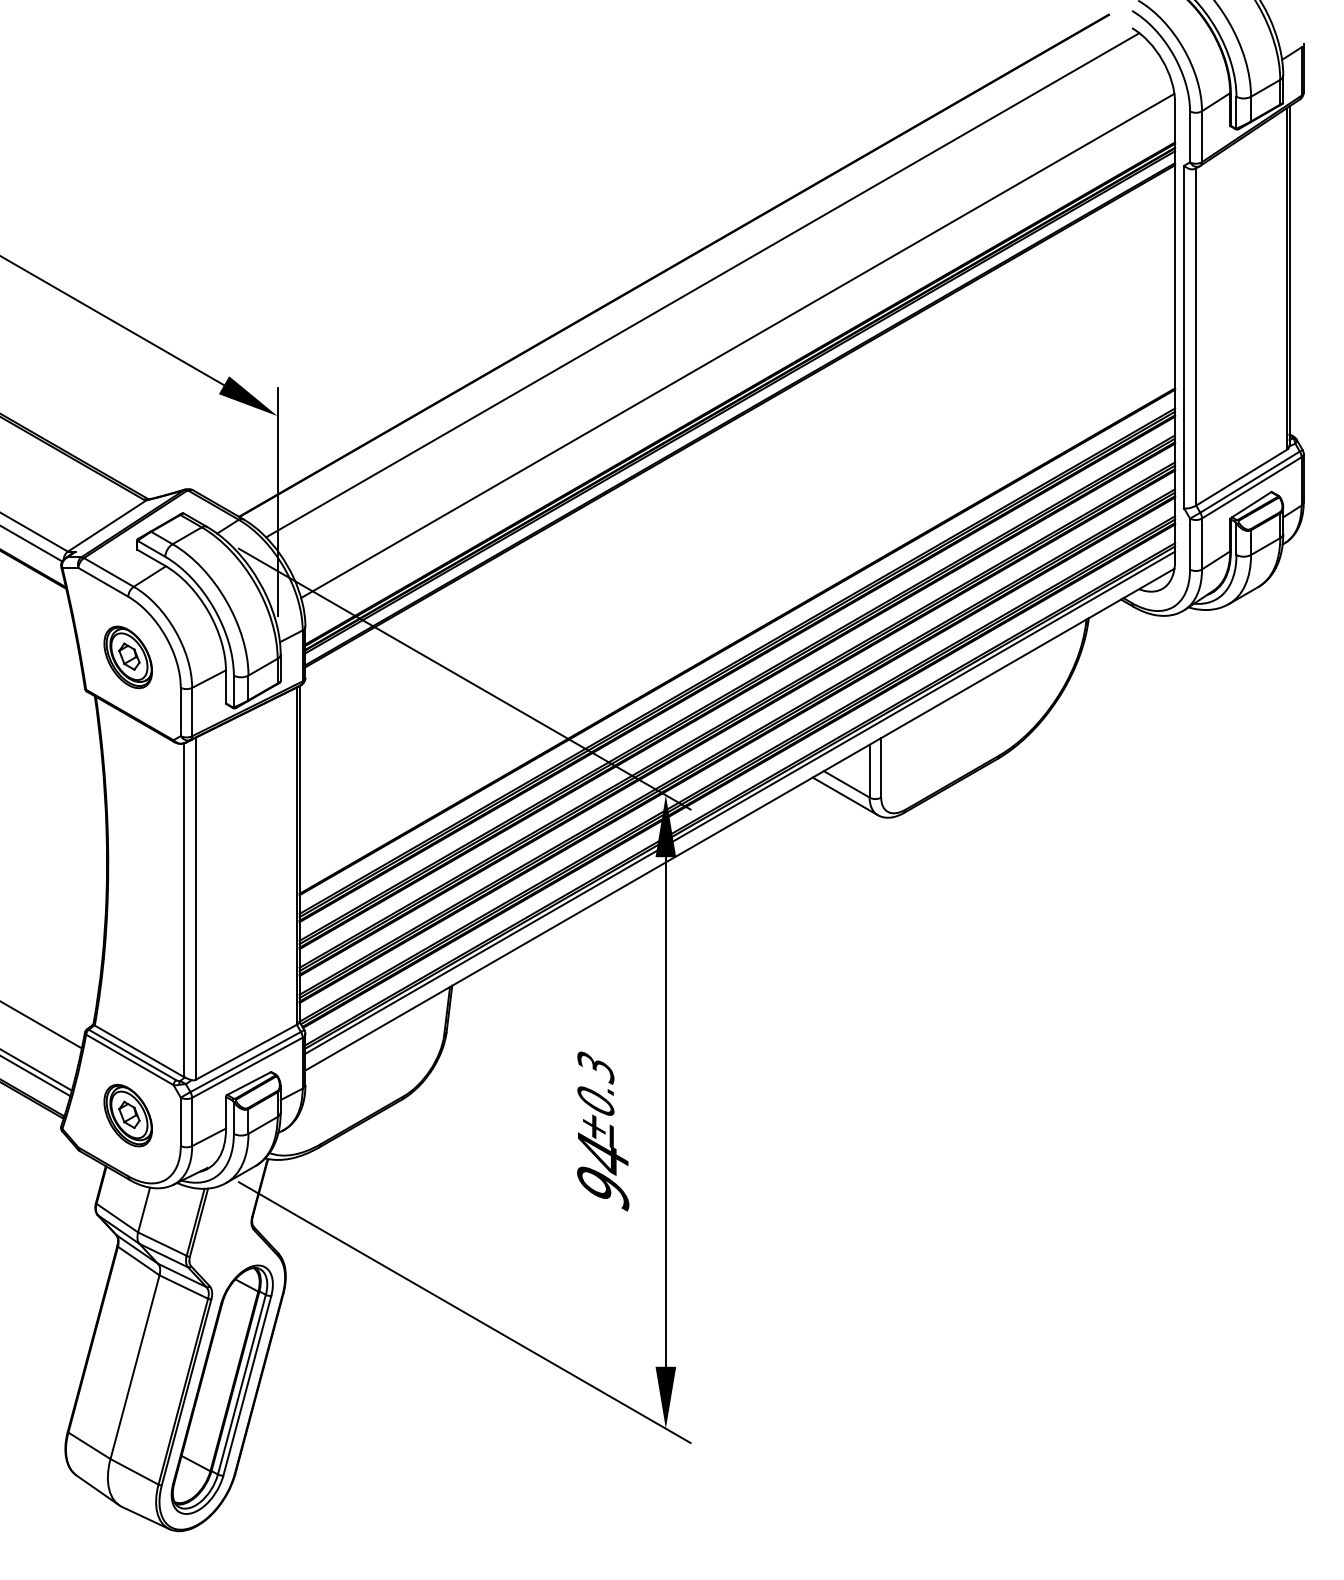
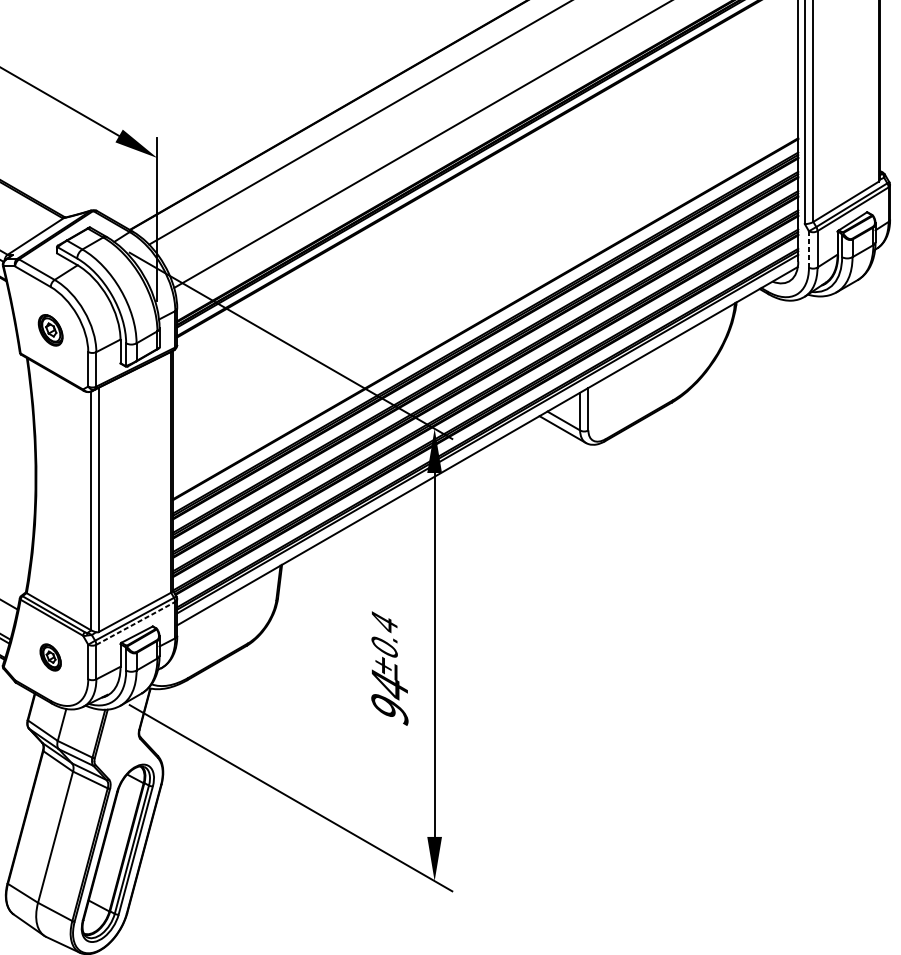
line: (1190, 544) -> (809, 249), solid -> dashed
part: (127, 657) -> (50, 330), size x0.7
line: (247, 1067) -> (135, 623), solid -> dashed
text: (595, 1067) -> (384, 623), ±0.3 -> ±0.4
part: (127, 1115) -> (50, 657), size x0.6

